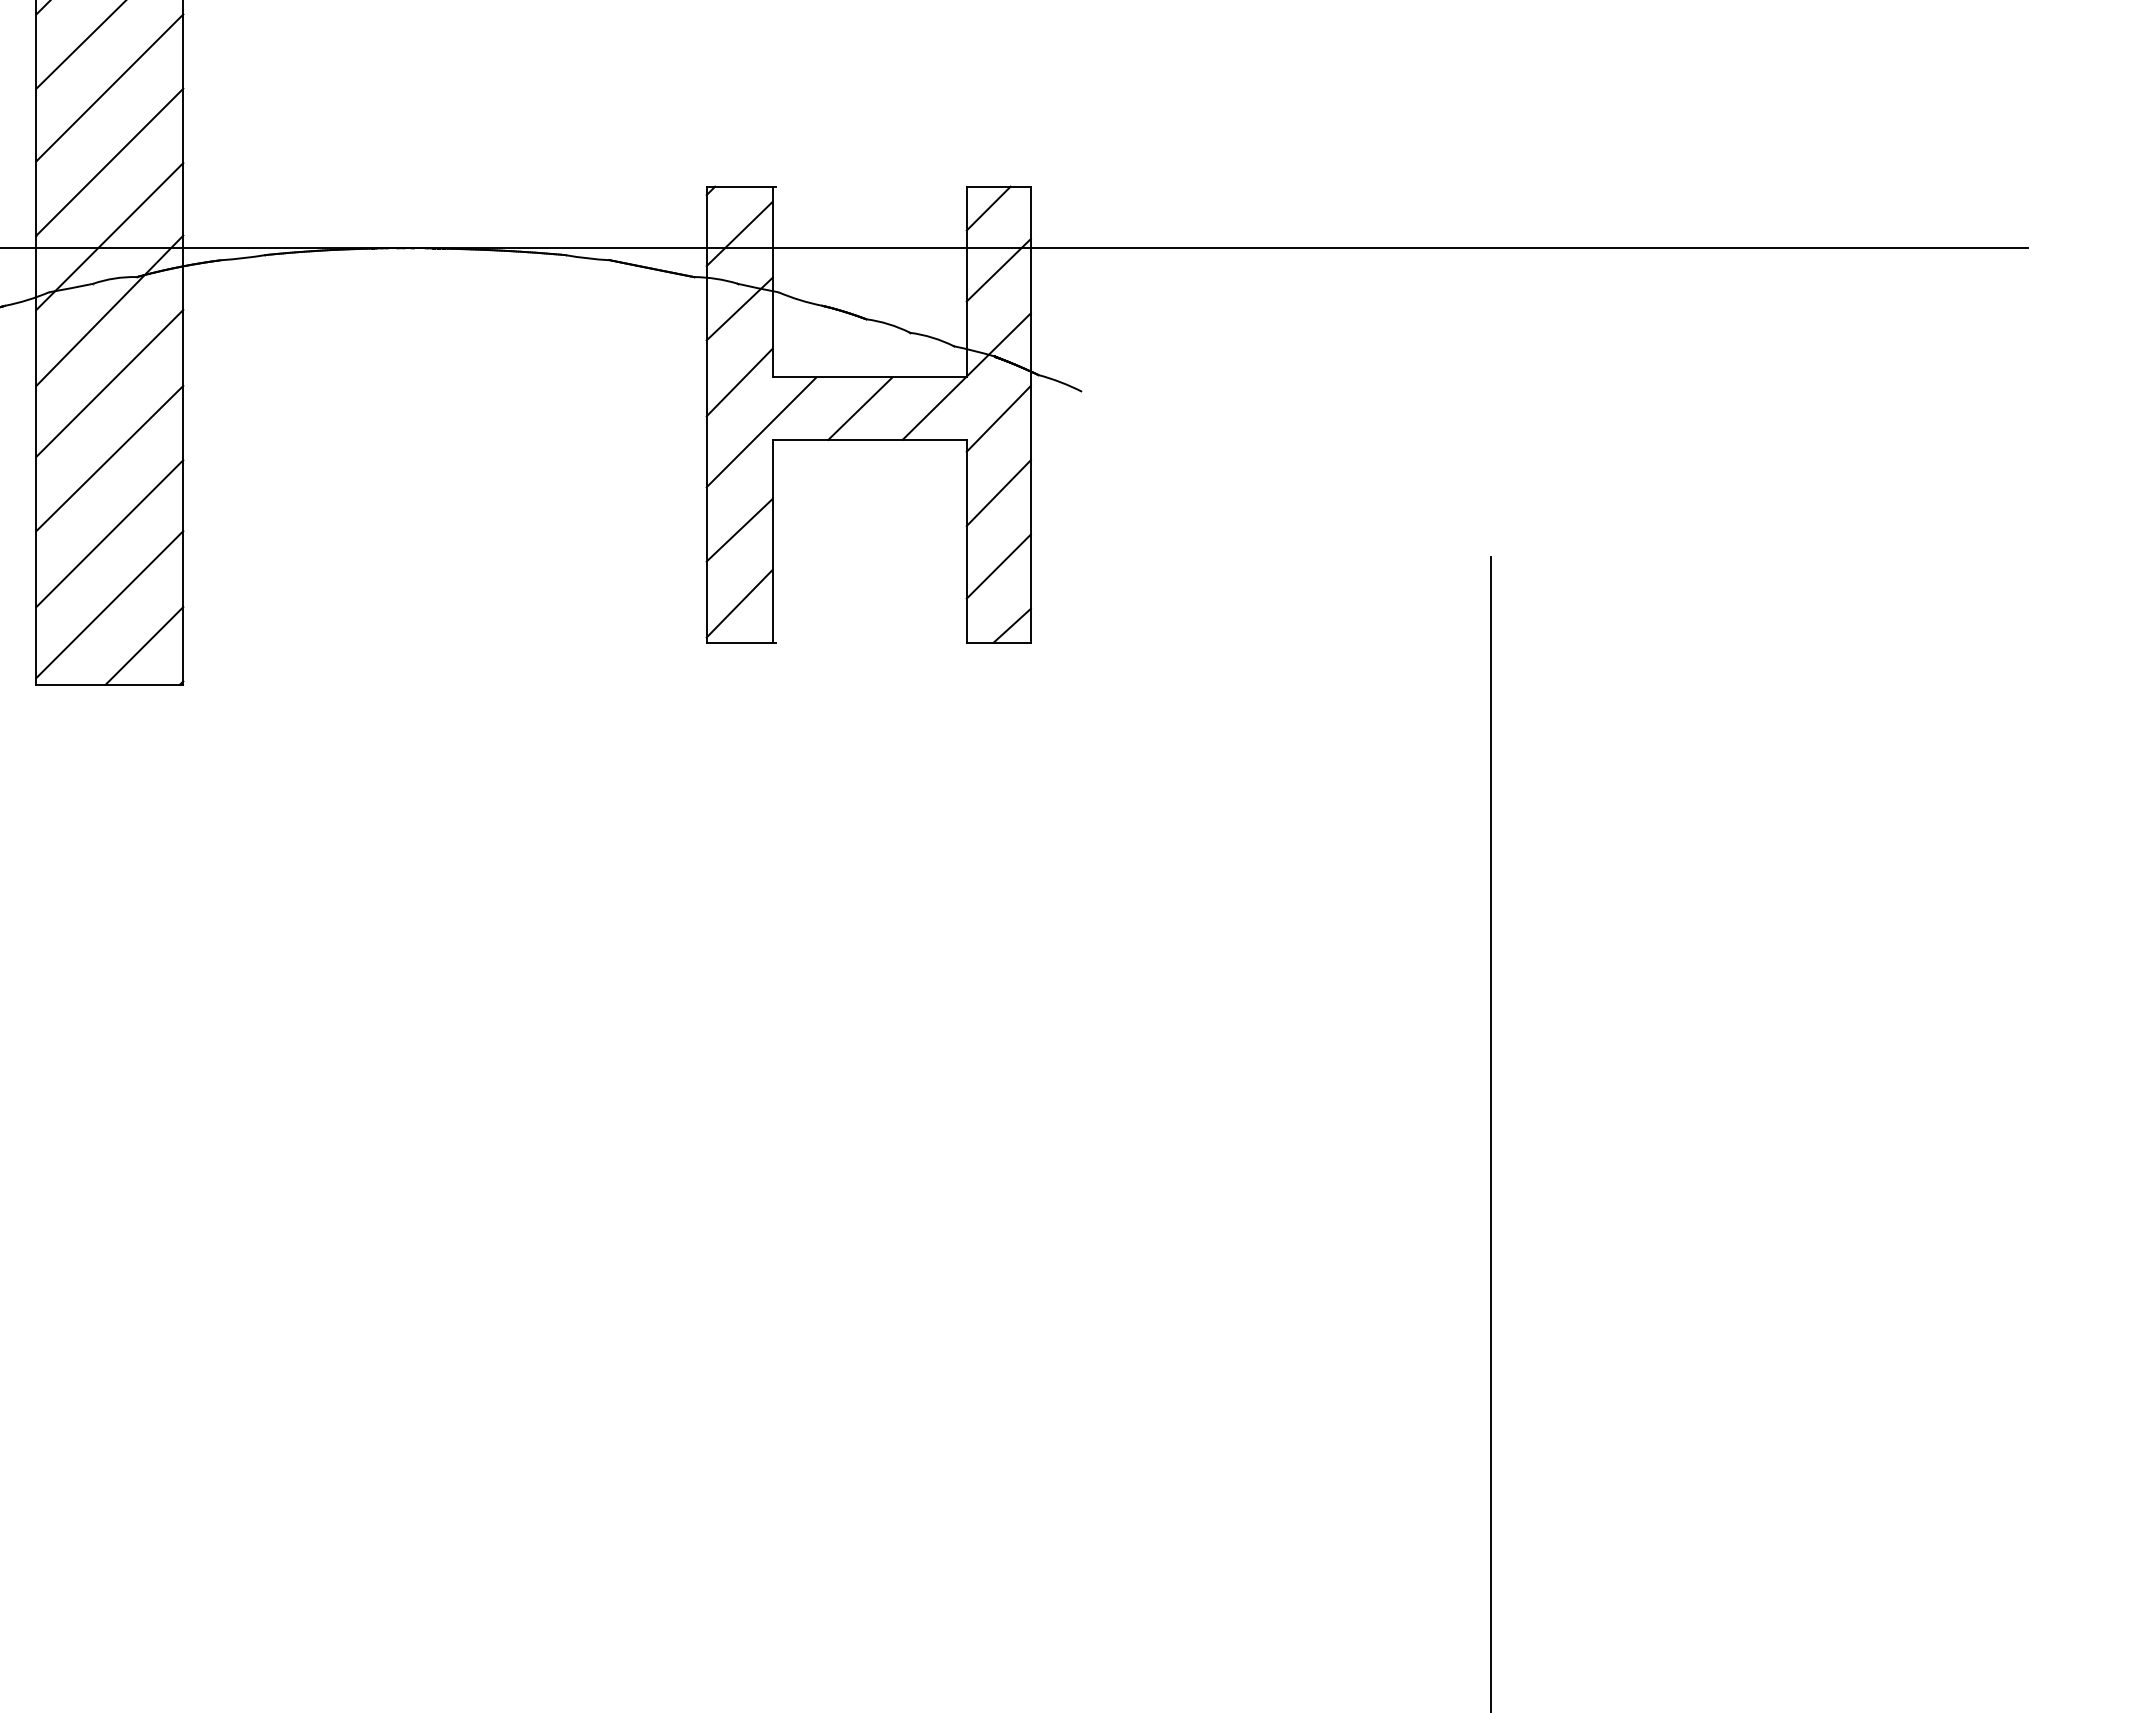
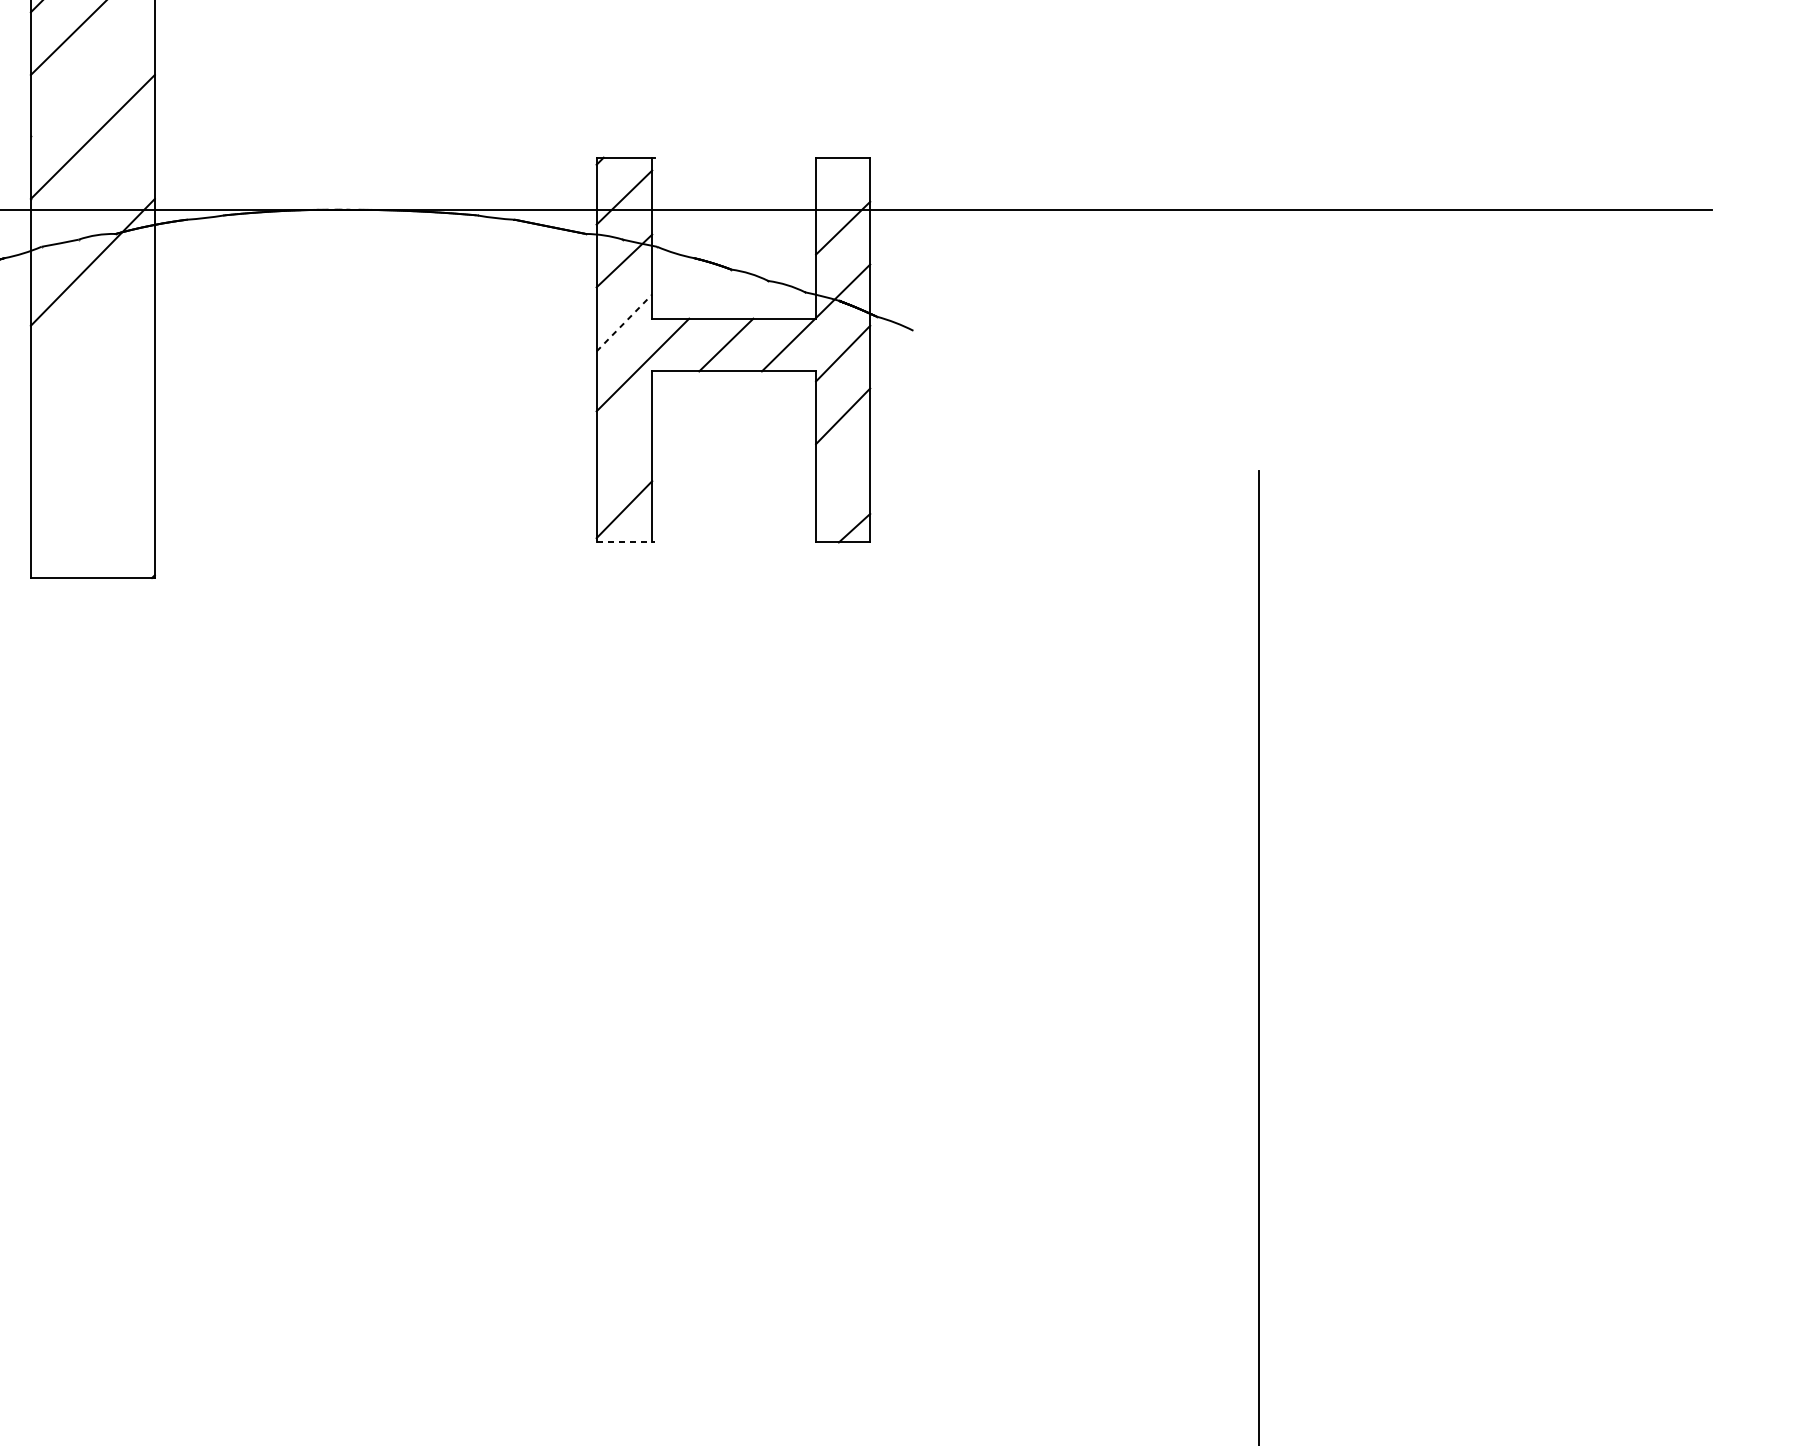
line: (109, 87) -> (92, 73), removed
line: (988, 208) -> (834, 176), removed
line: (109, 236) -> (92, 199), removed
line: (109, 382) -> (92, 322), removed
line: (740, 382) -> (625, 322), solid -> dashed
line: (109, 458) -> (92, 387), removed
line: (739, 530) -> (624, 447), removed
line: (109, 533) -> (92, 450), removed
line: (998, 566) -> (842, 478), removed
line: (109, 604) -> (92, 510), removed
line: (741, 642) -> (625, 542), solid -> dashed
line: (144, 645) -> (122, 544), removed

